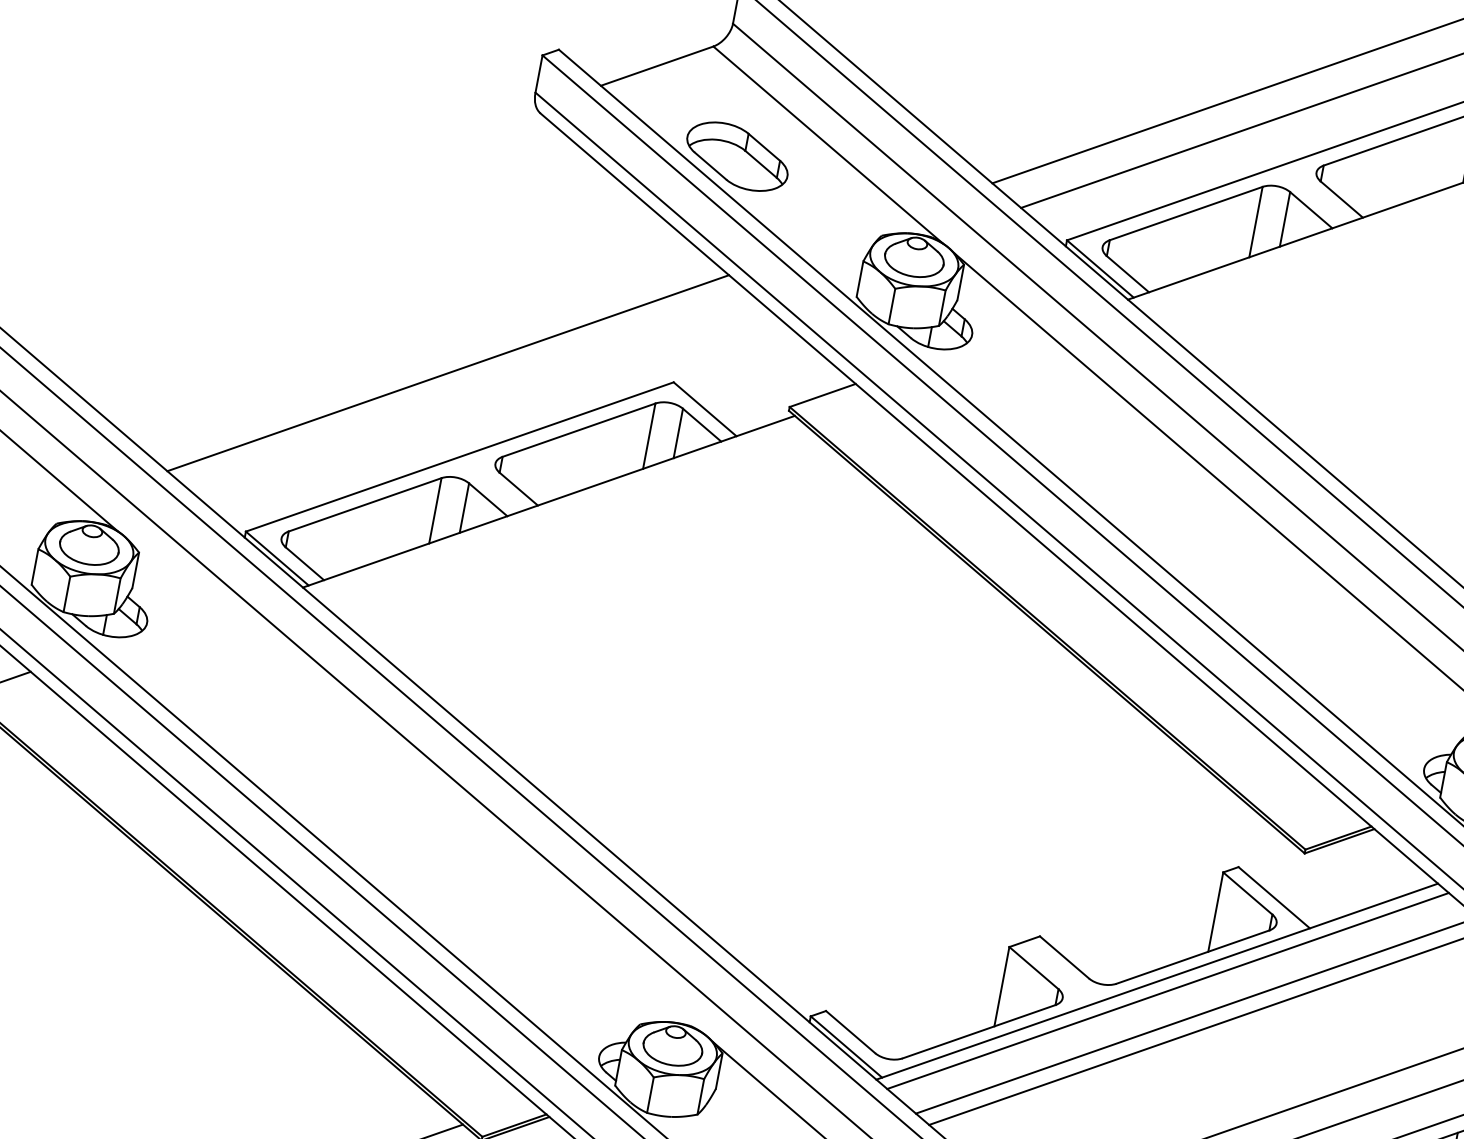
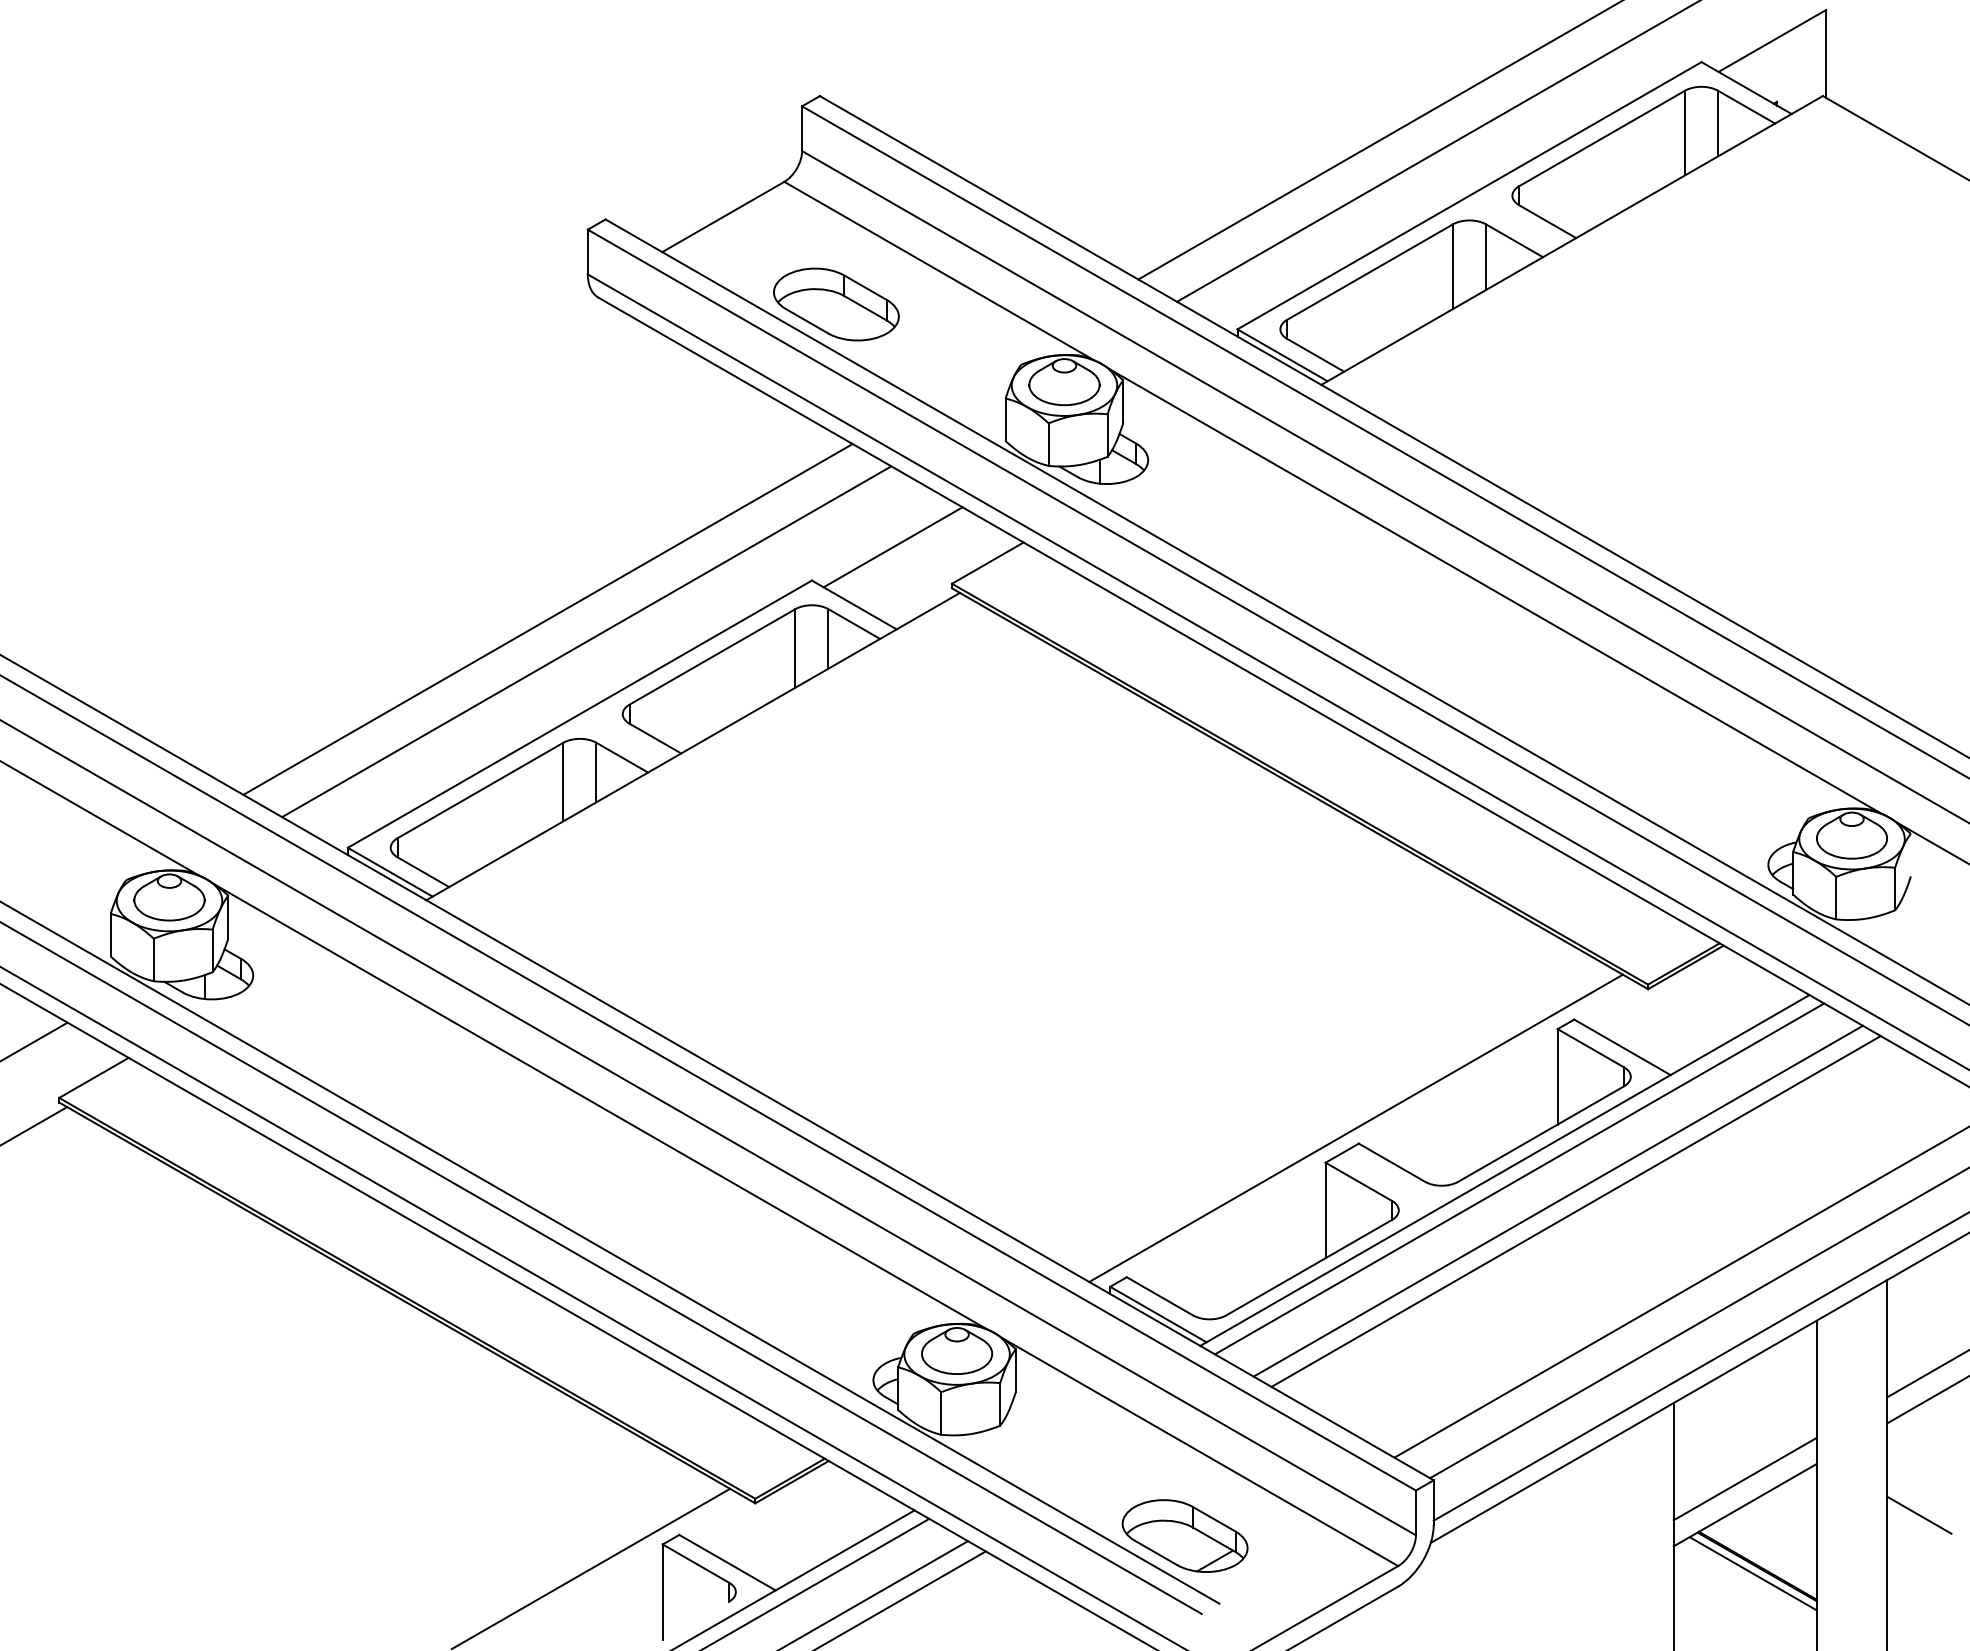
line: (745, 367) -> (892, 547), added
line: (476, 397) -> (586, 641), added
line: (415, 786) -> (600, 1106), added
line: (1039, 922) -> (1355, 1127), added

